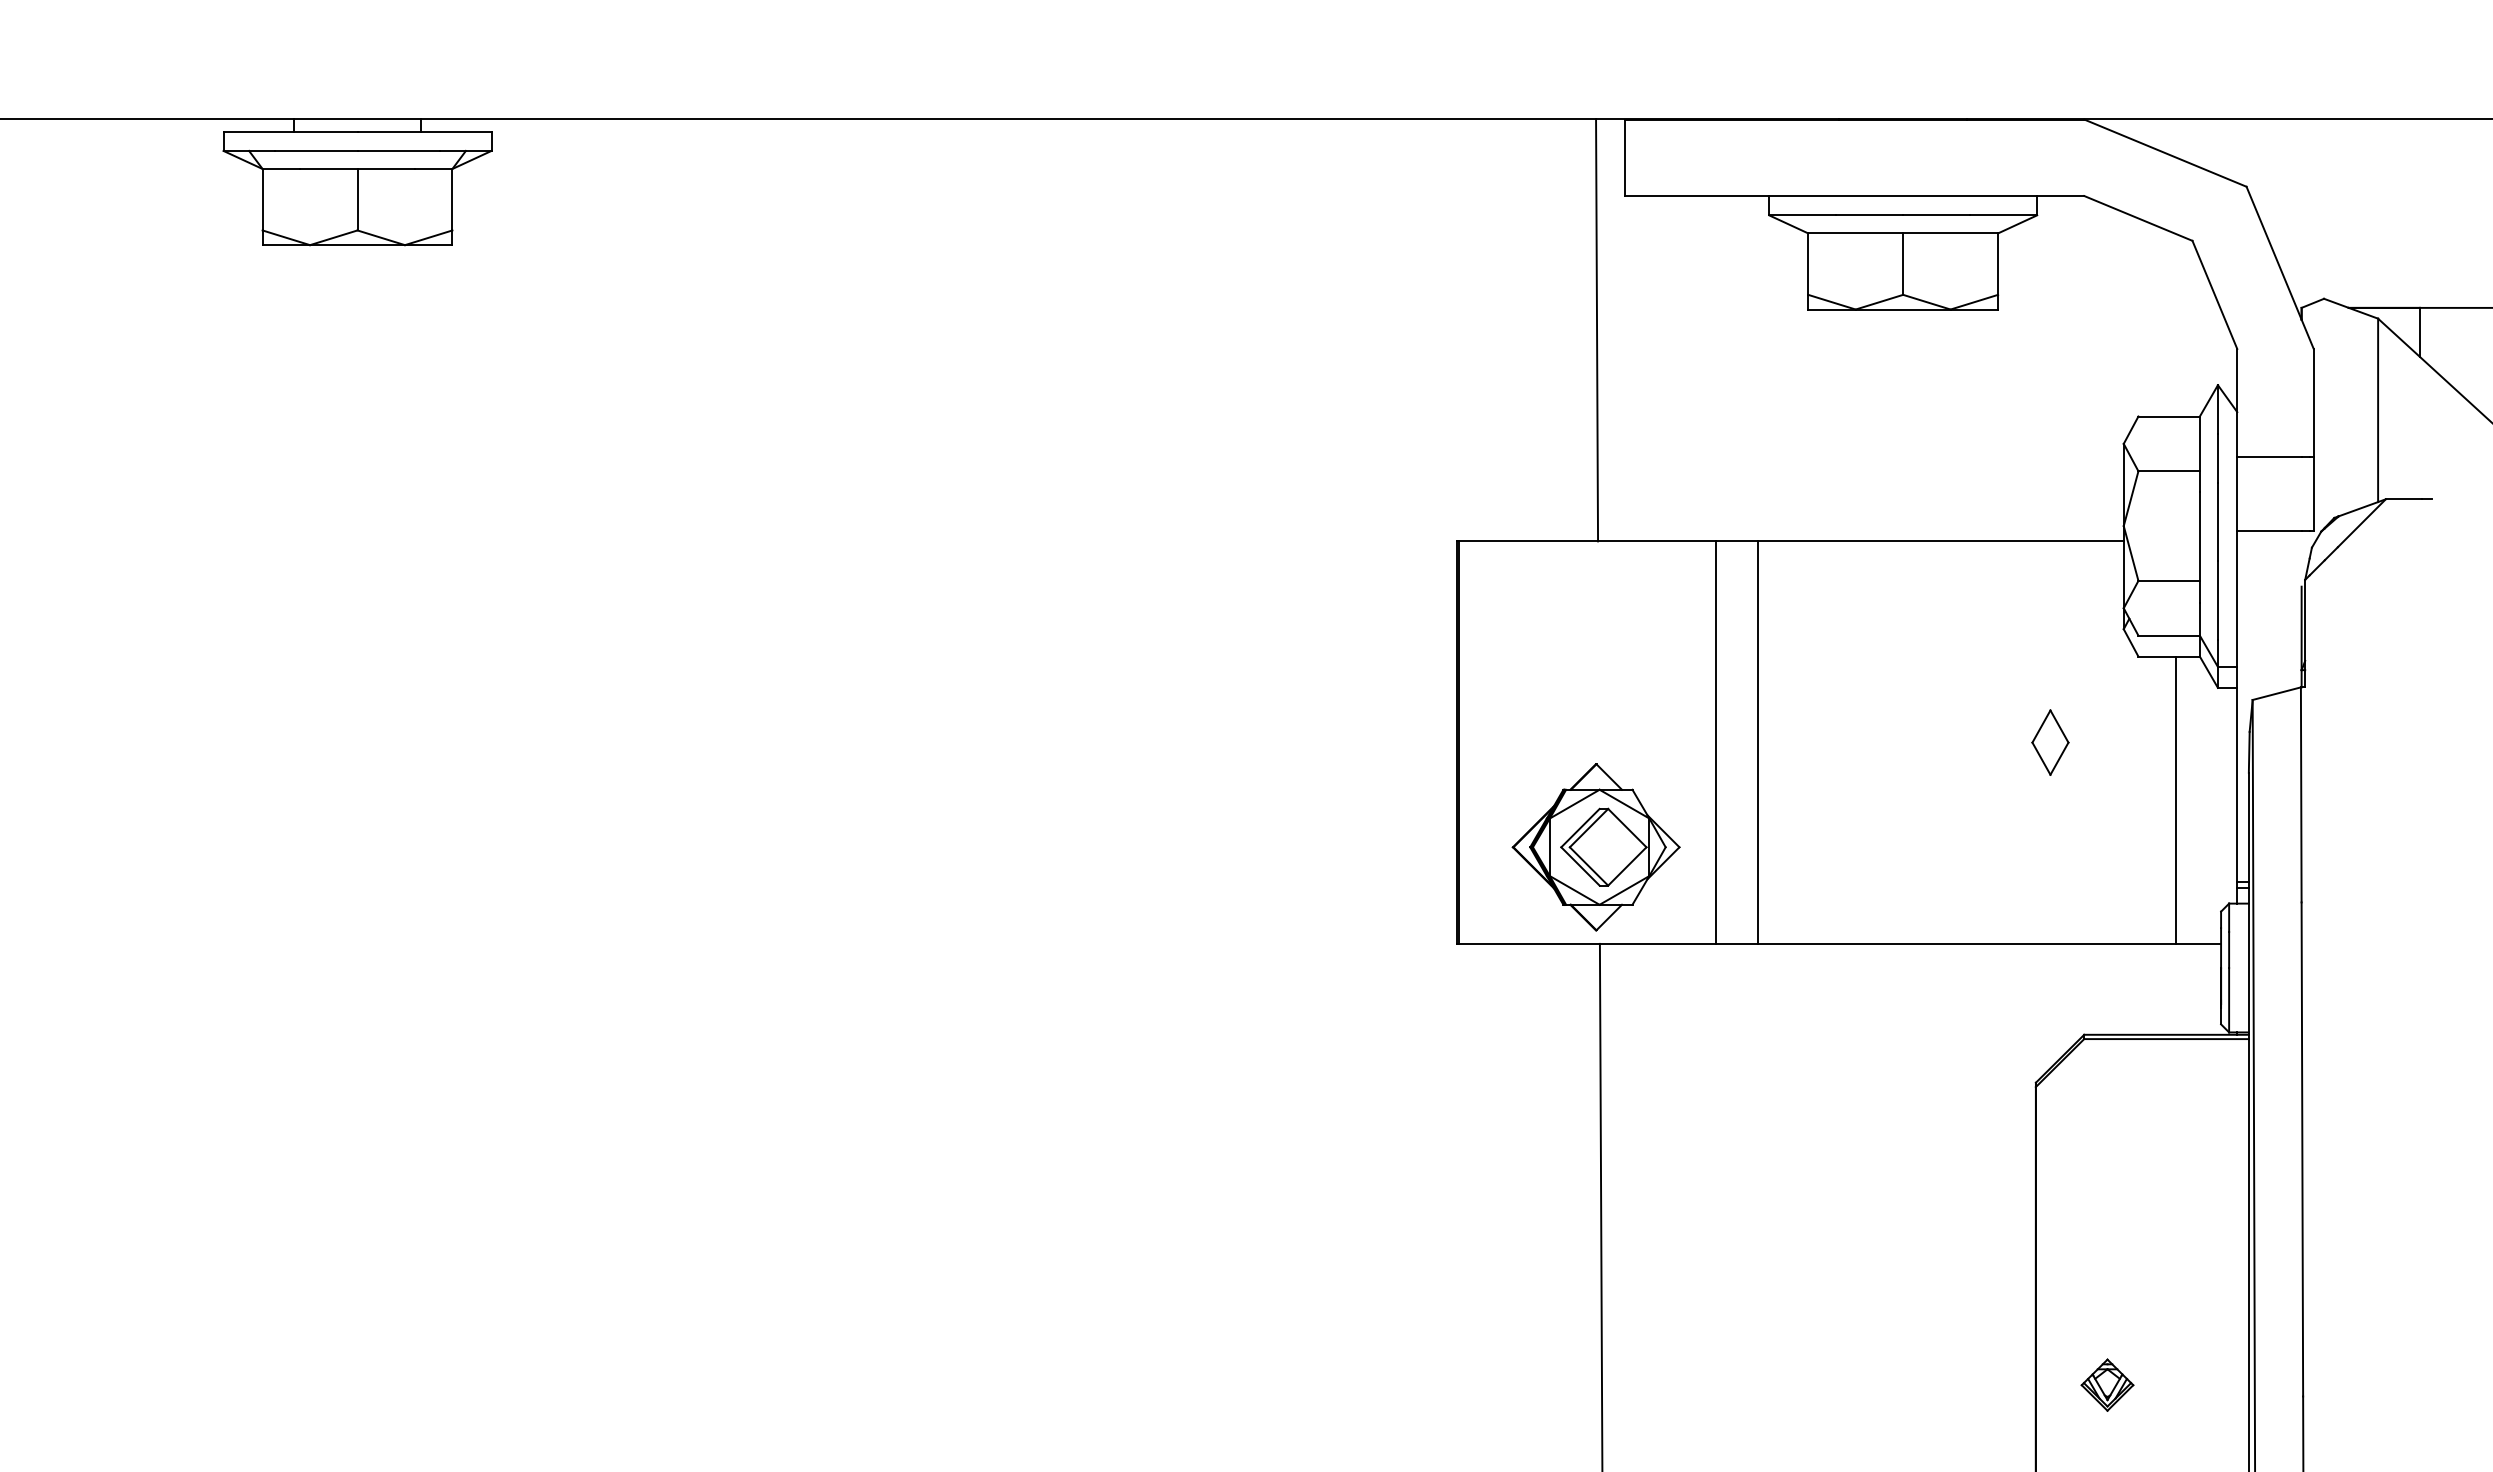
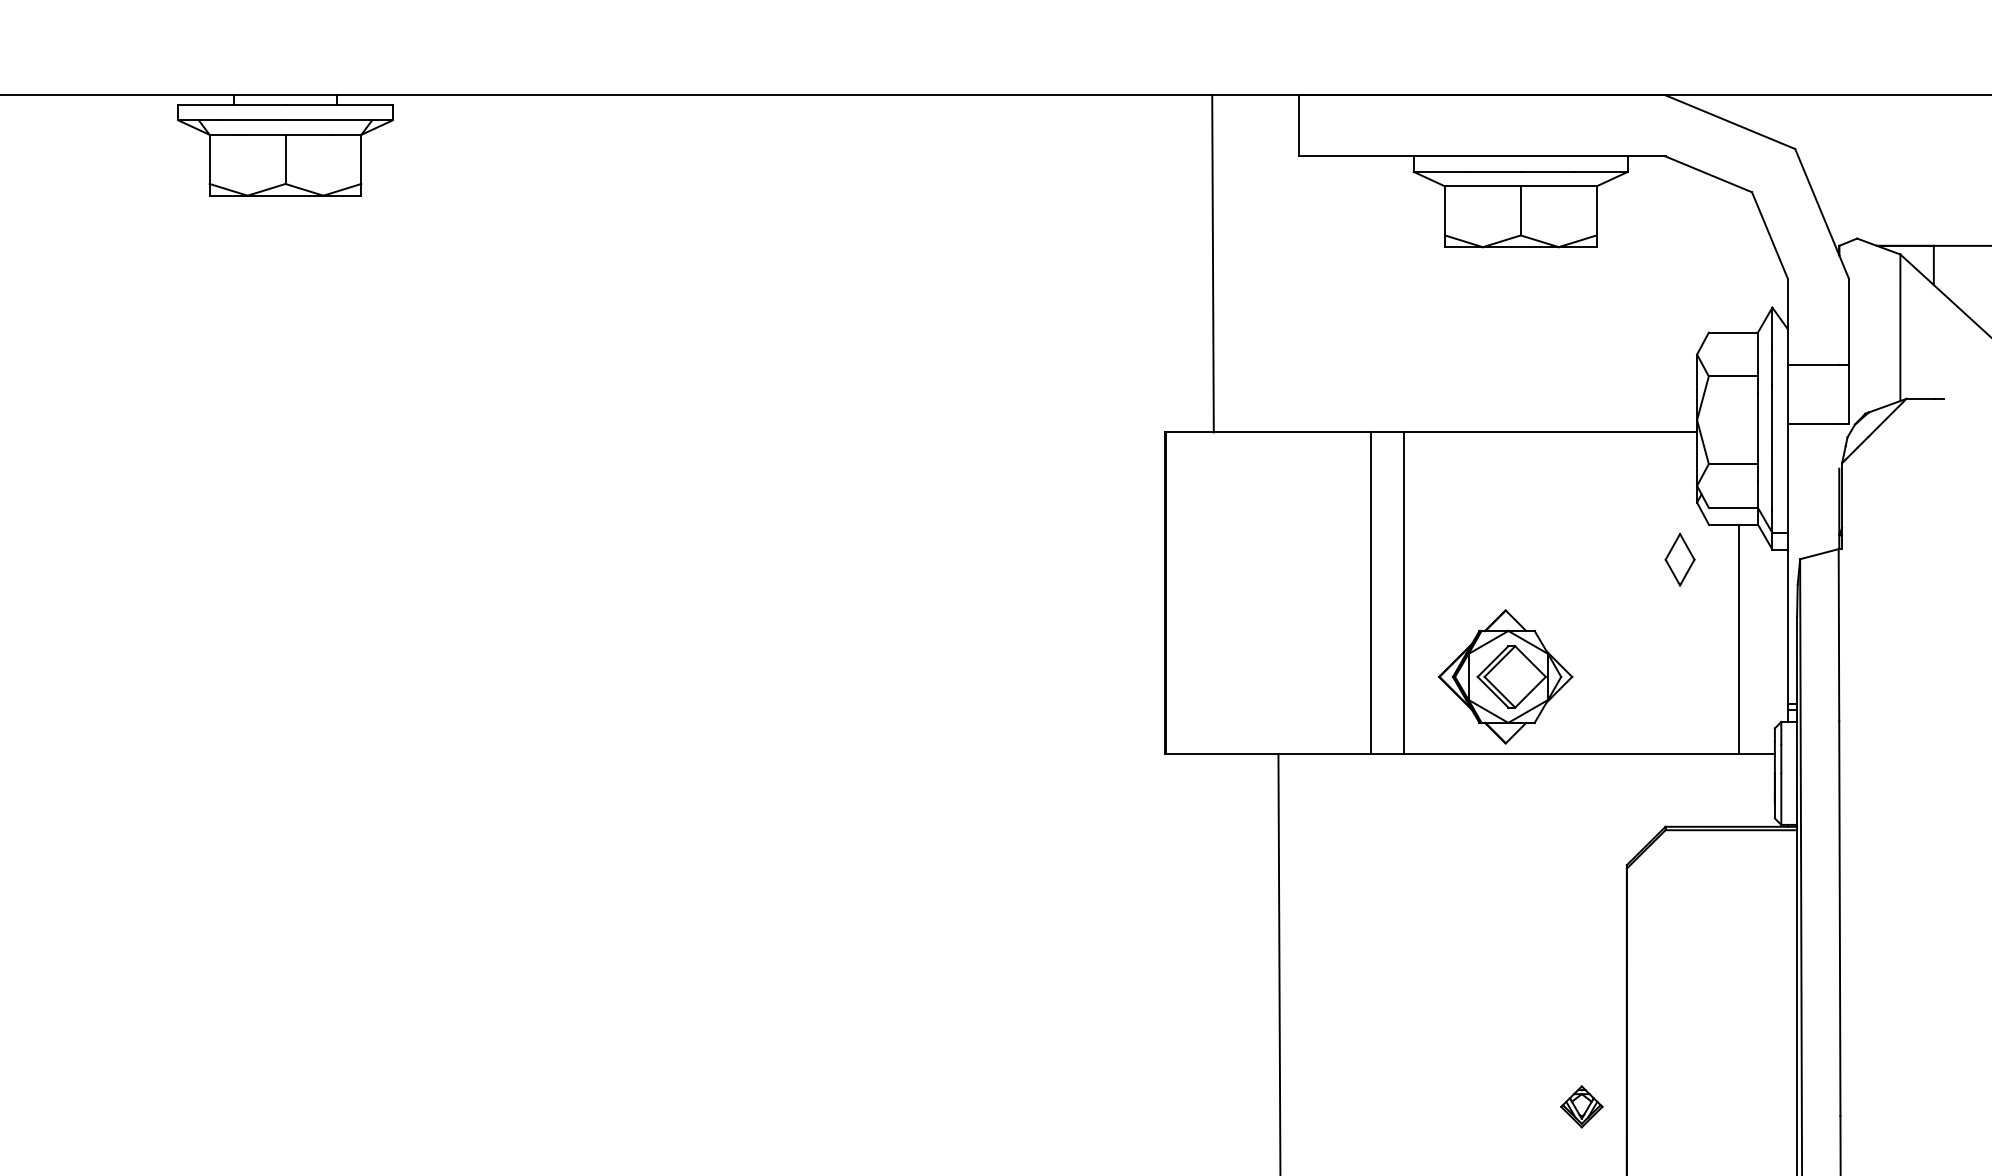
line: (1597, 330) -> (1213, 263), moved
part: (2050, 742) -> (1680, 559), moved
part: (1595, 847) -> (1505, 677), moved
part: (2107, 1384) -> (1581, 1106), moved

